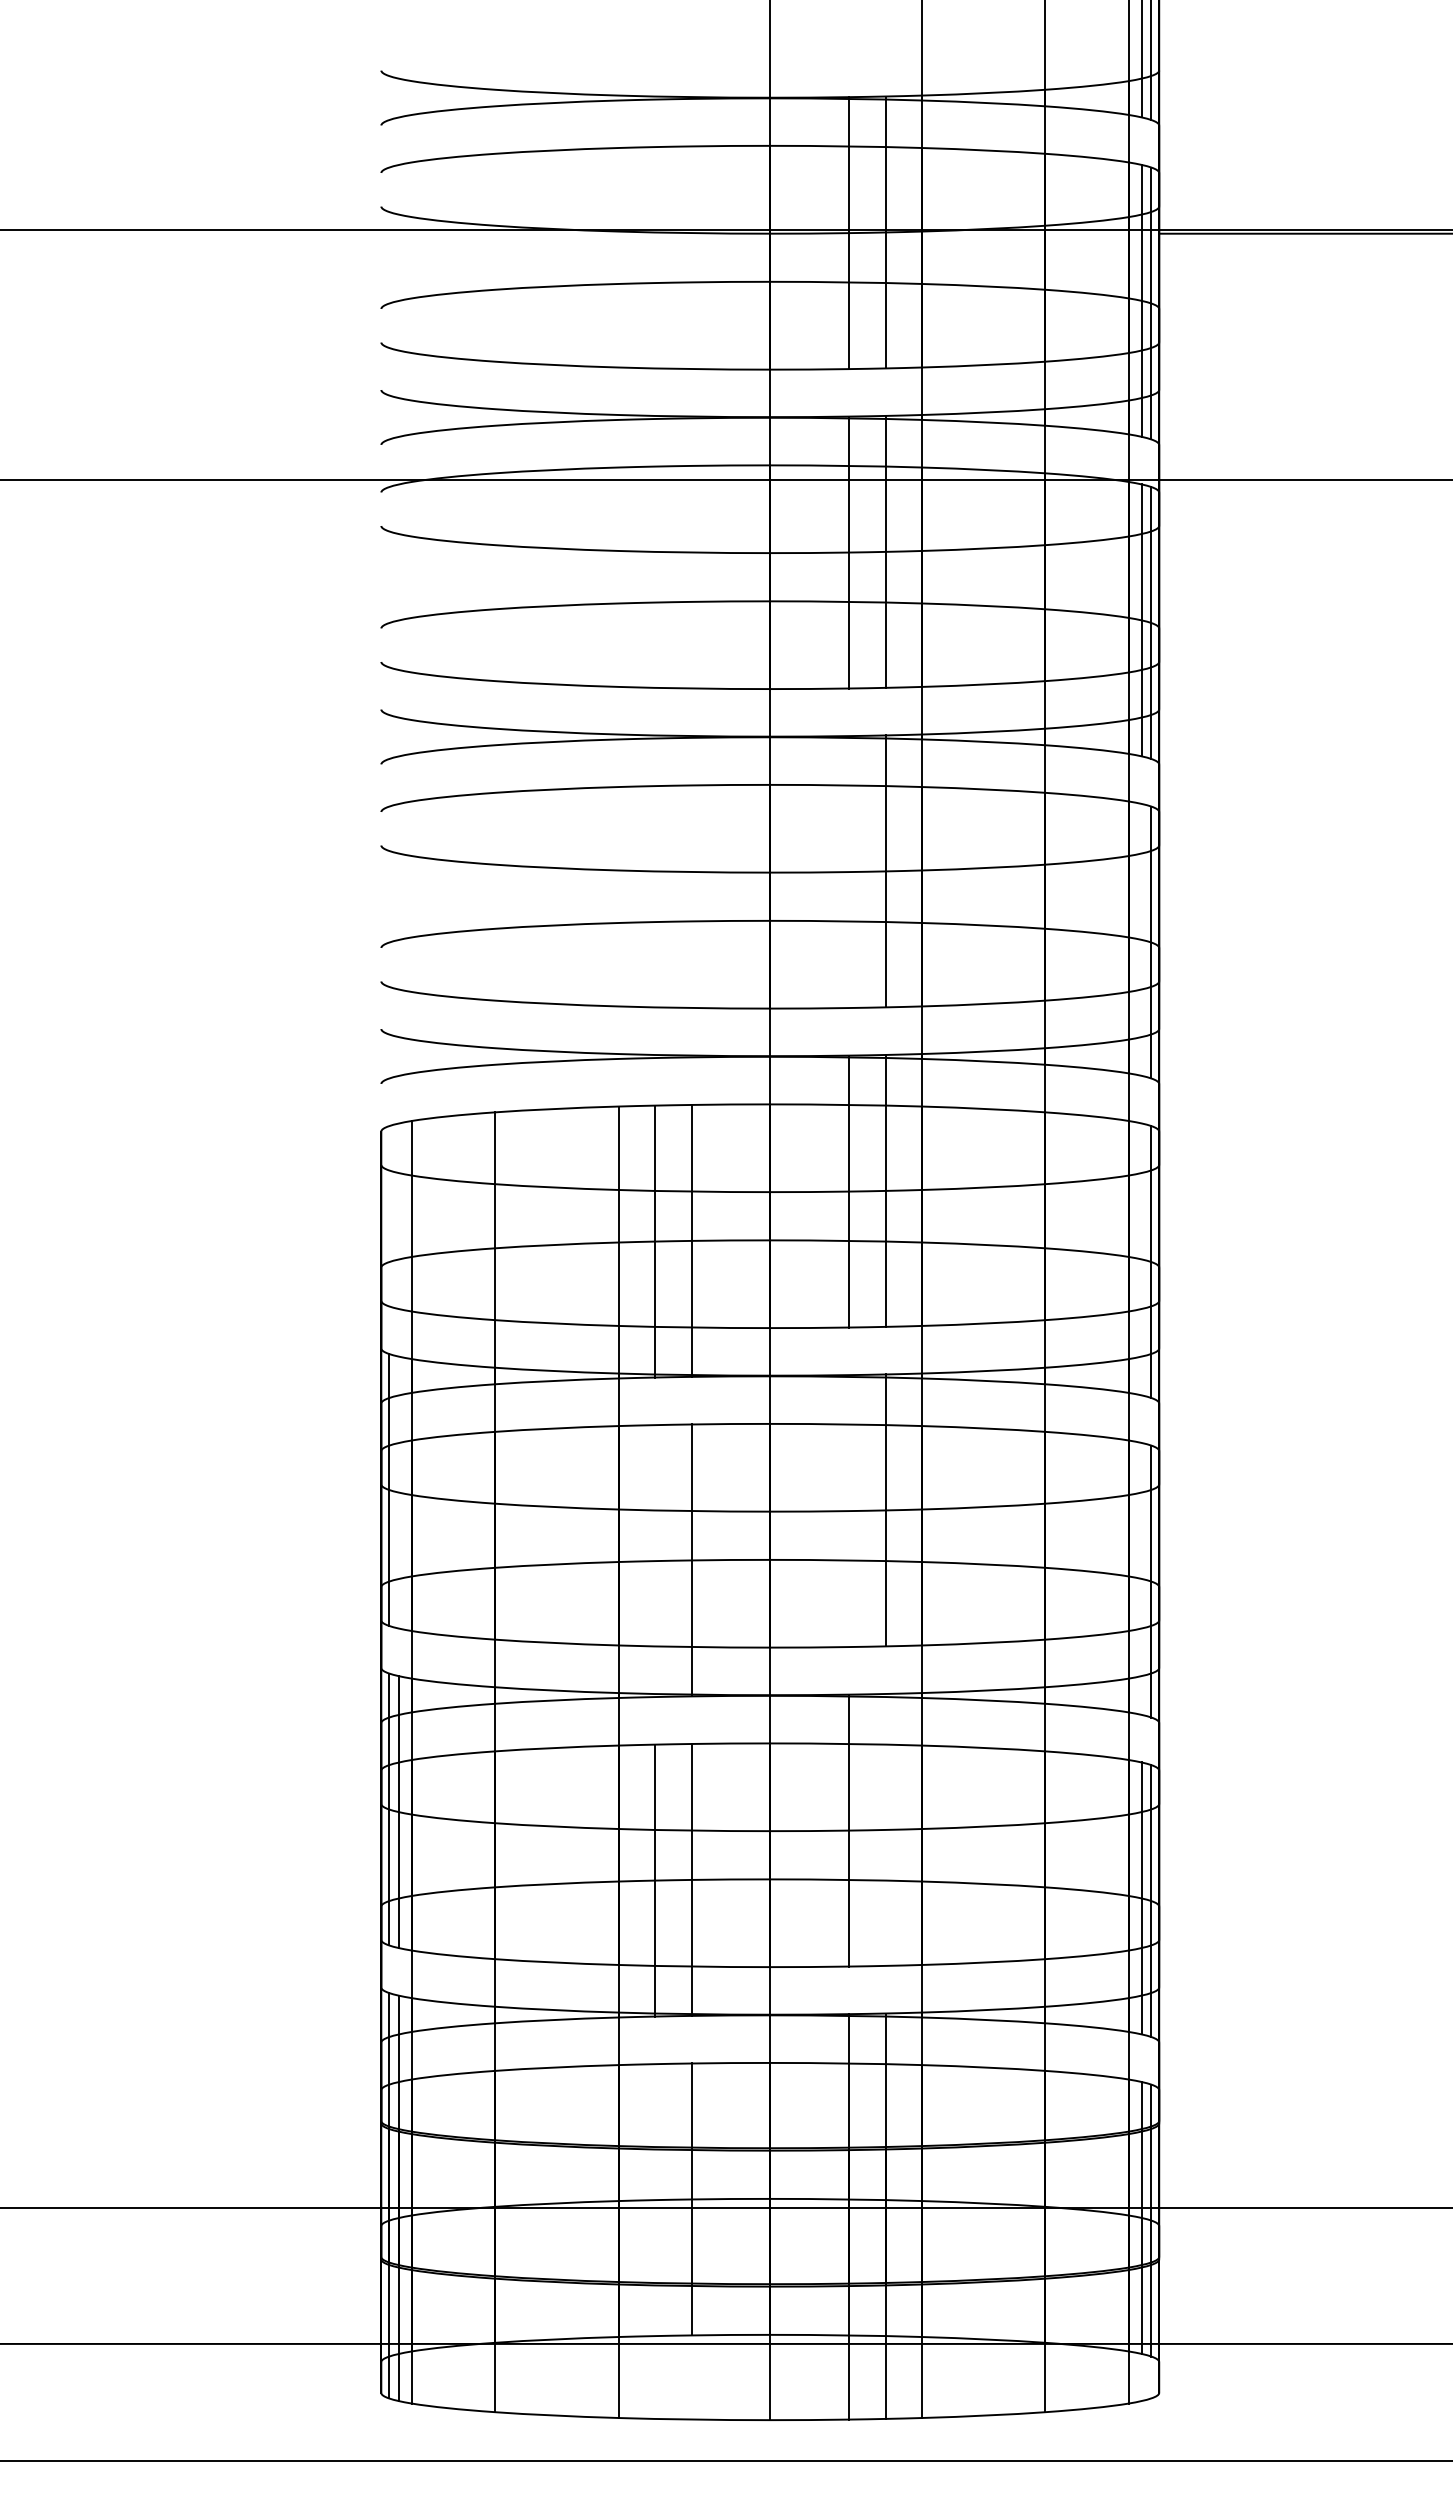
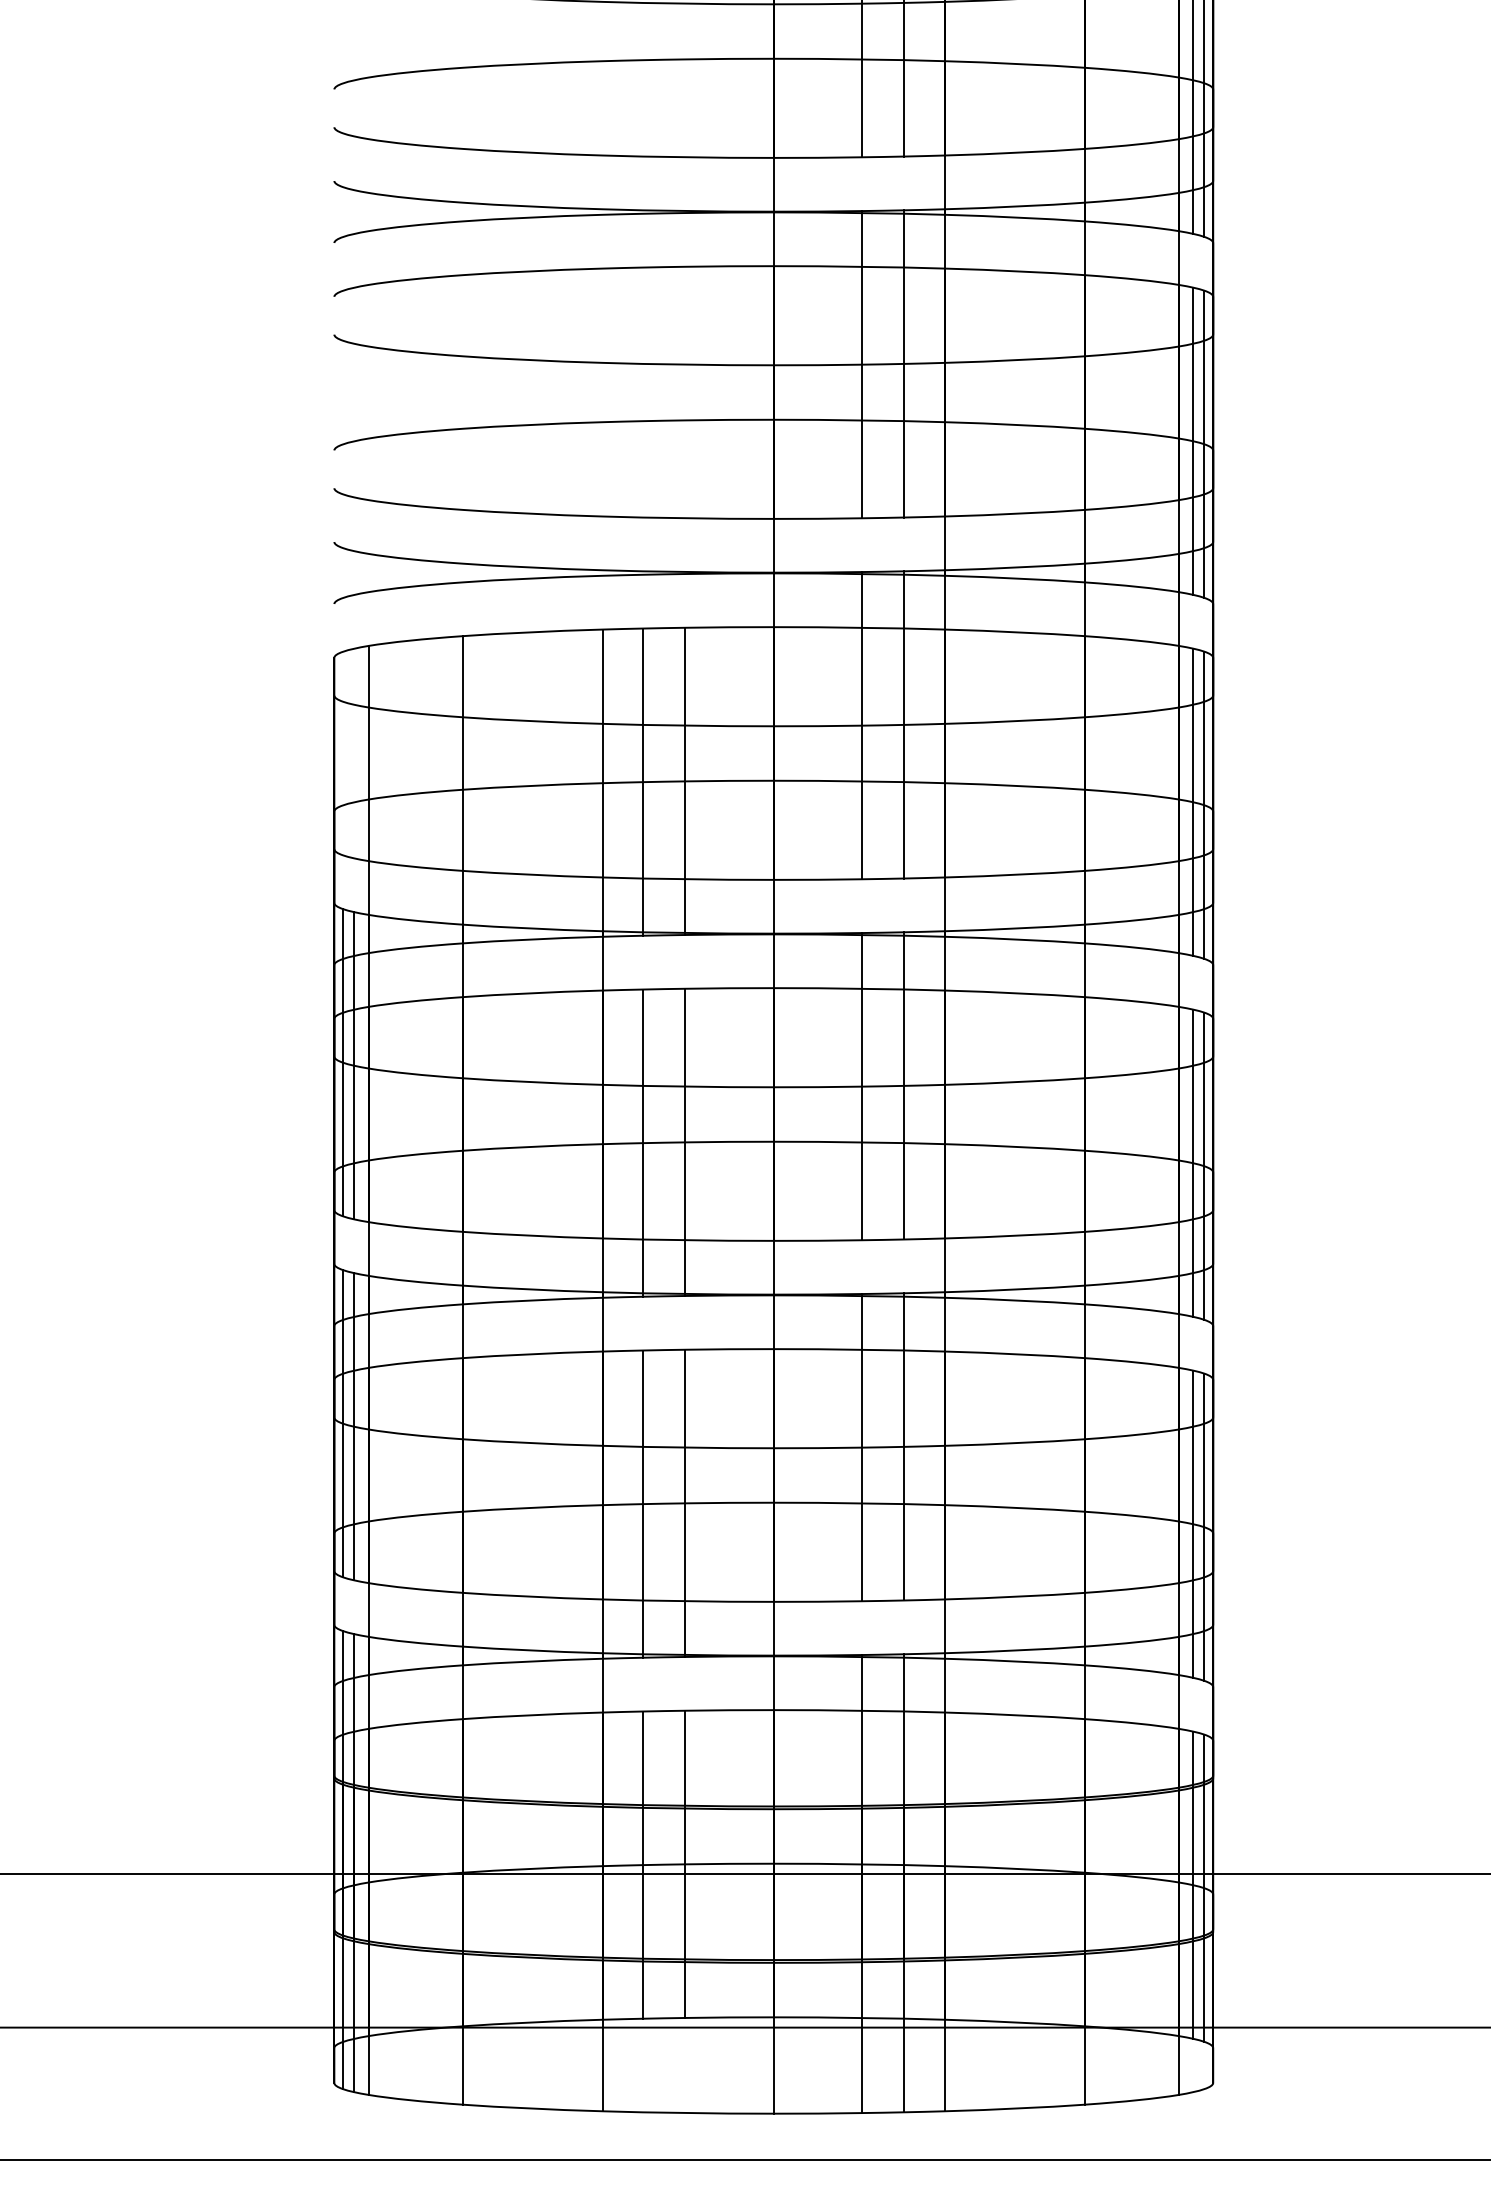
line: (848, 872) -> (862, 365), added
line: (1141, 939) -> (1193, 440), added
line: (1141, 1259) -> (1193, 802), added
line: (398, 1492) -> (353, 1065), added
line: (848, 1511) -> (862, 1087), added
line: (654, 1561) -> (642, 1143), added
line: (1141, 1578) -> (1193, 1162), added
line: (885, 1829) -> (903, 1446), added
line: (654, 2200) -> (642, 1865), added

